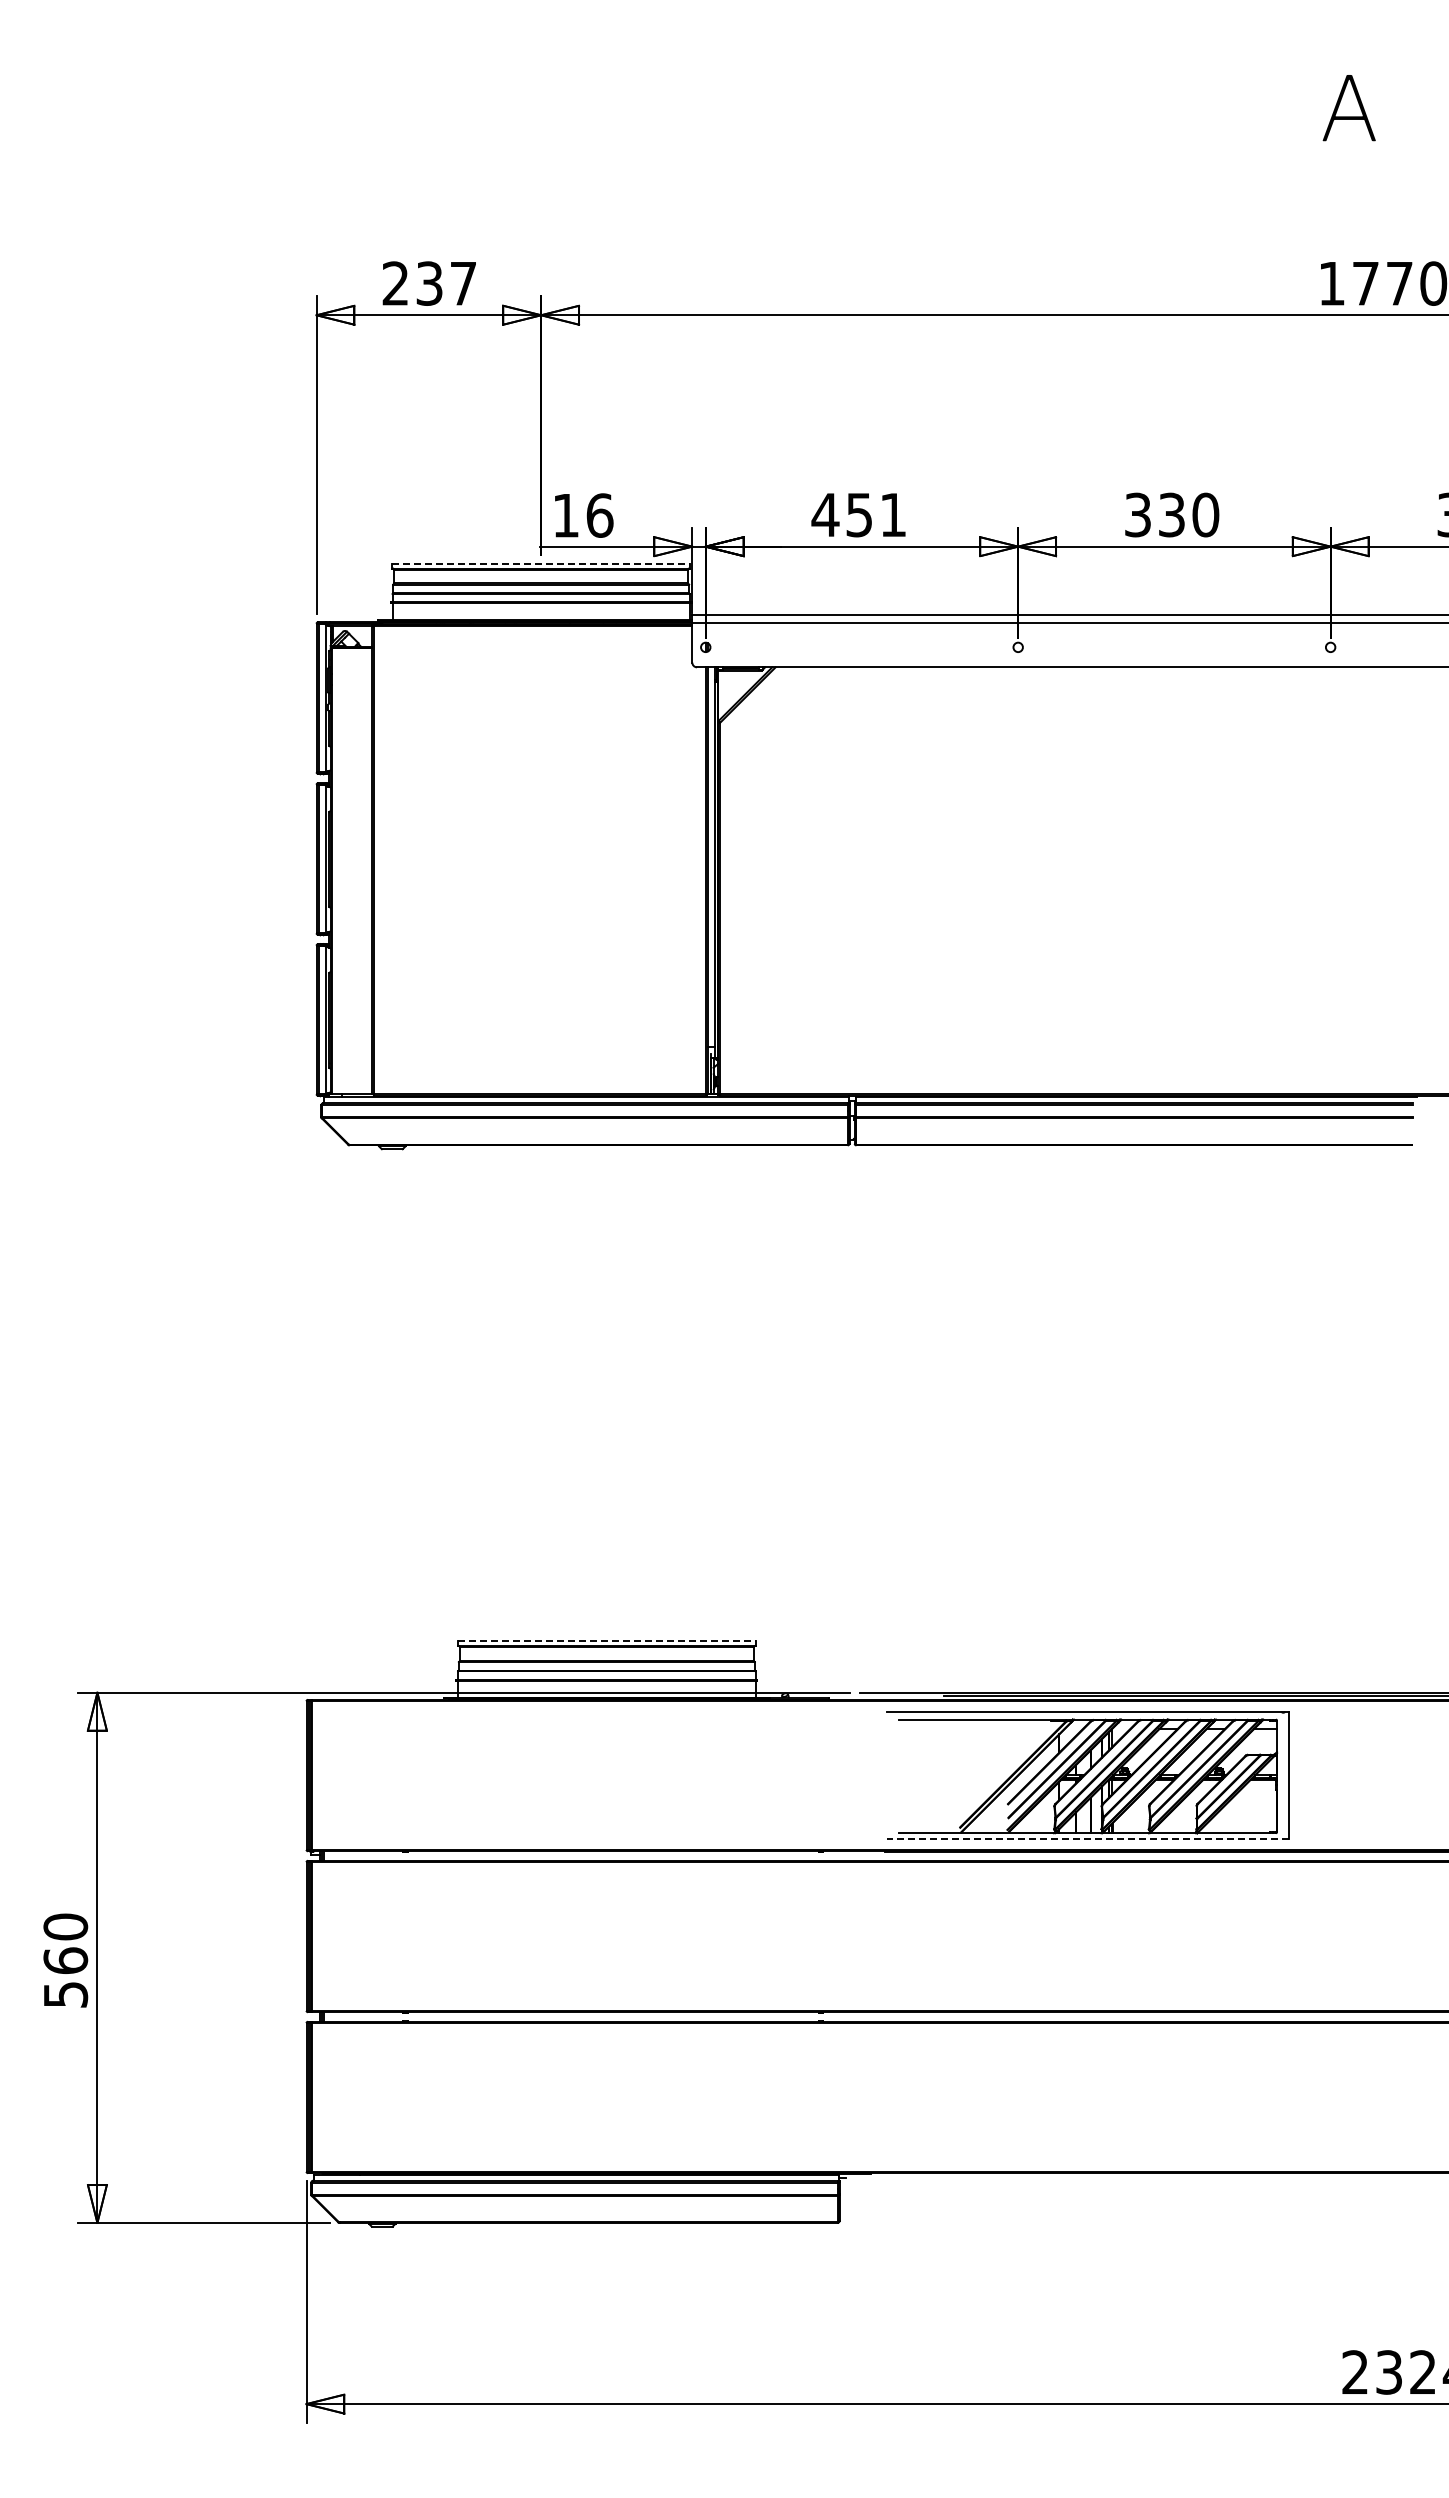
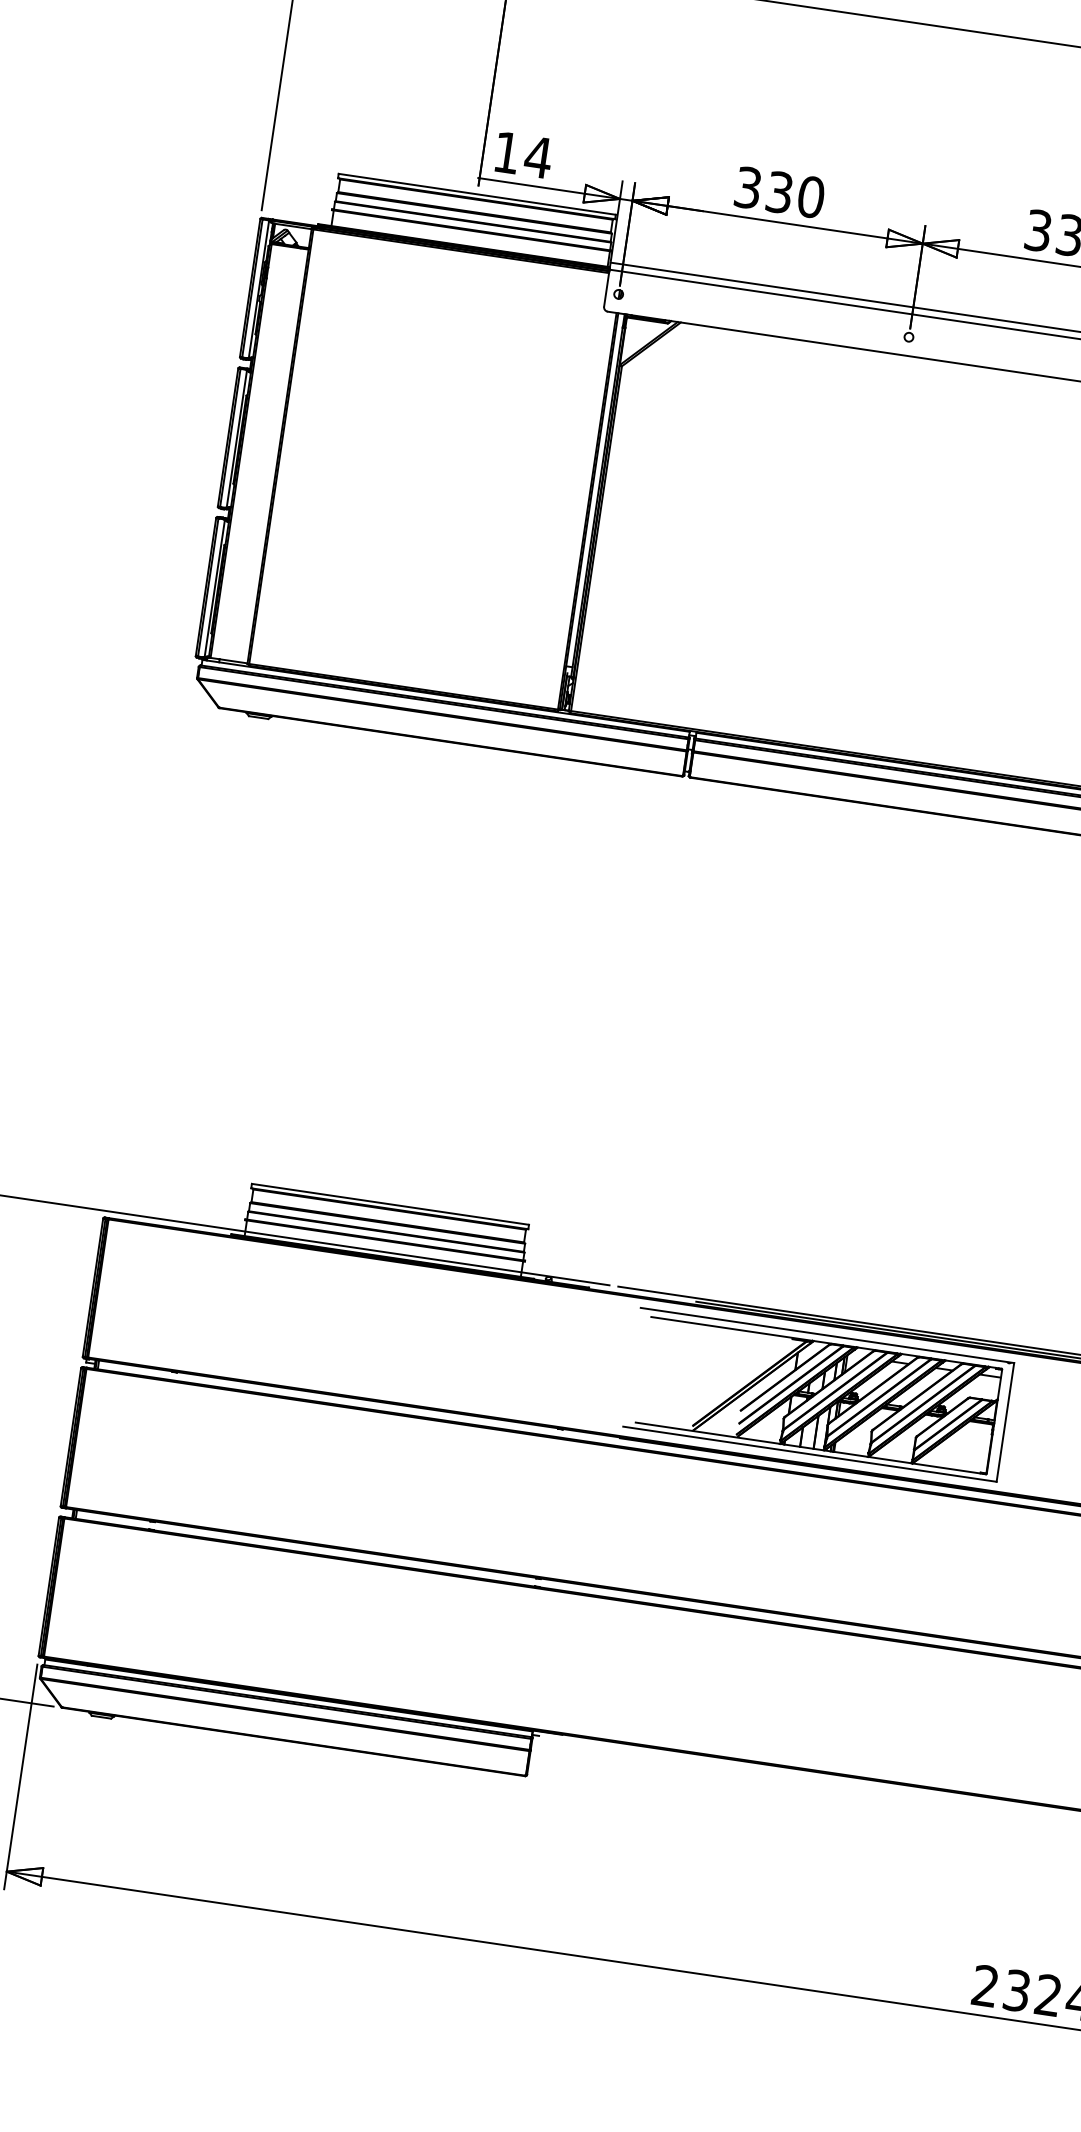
text: (858, 514) -> (778, 191), 451 -> 330
text: (599, 515) -> (538, 157), 16 -> 14
line: (541, 564) -> (477, 194), dashed -> solid
line: (607, 1641) -> (391, 1204), dashed -> solid
line: (1087, 1839) -> (809, 1454), dashed -> solid

